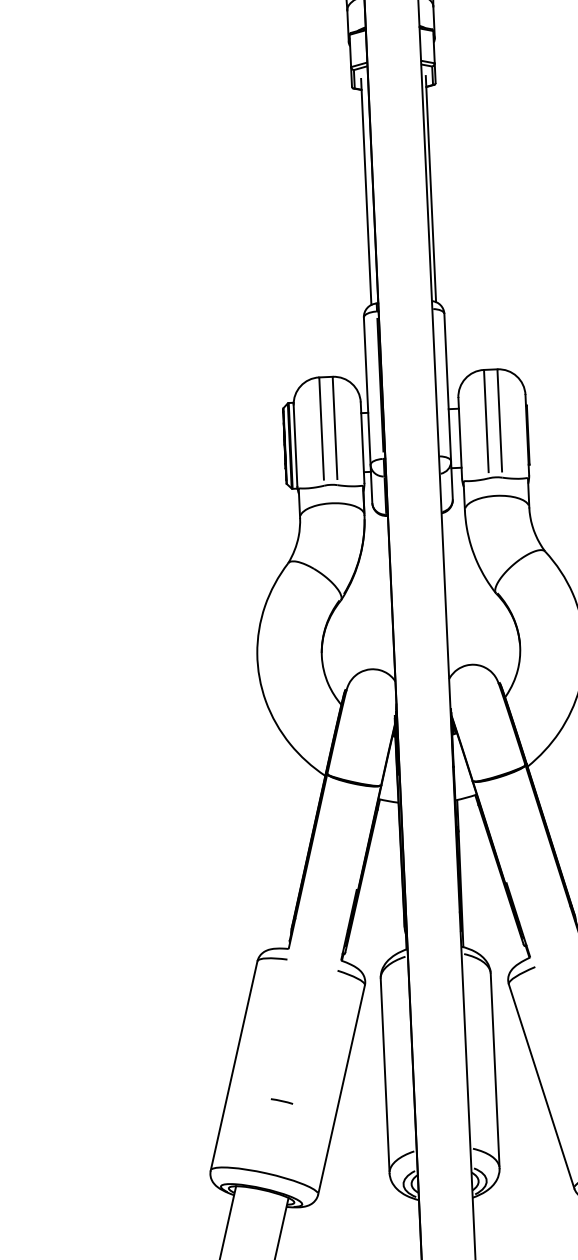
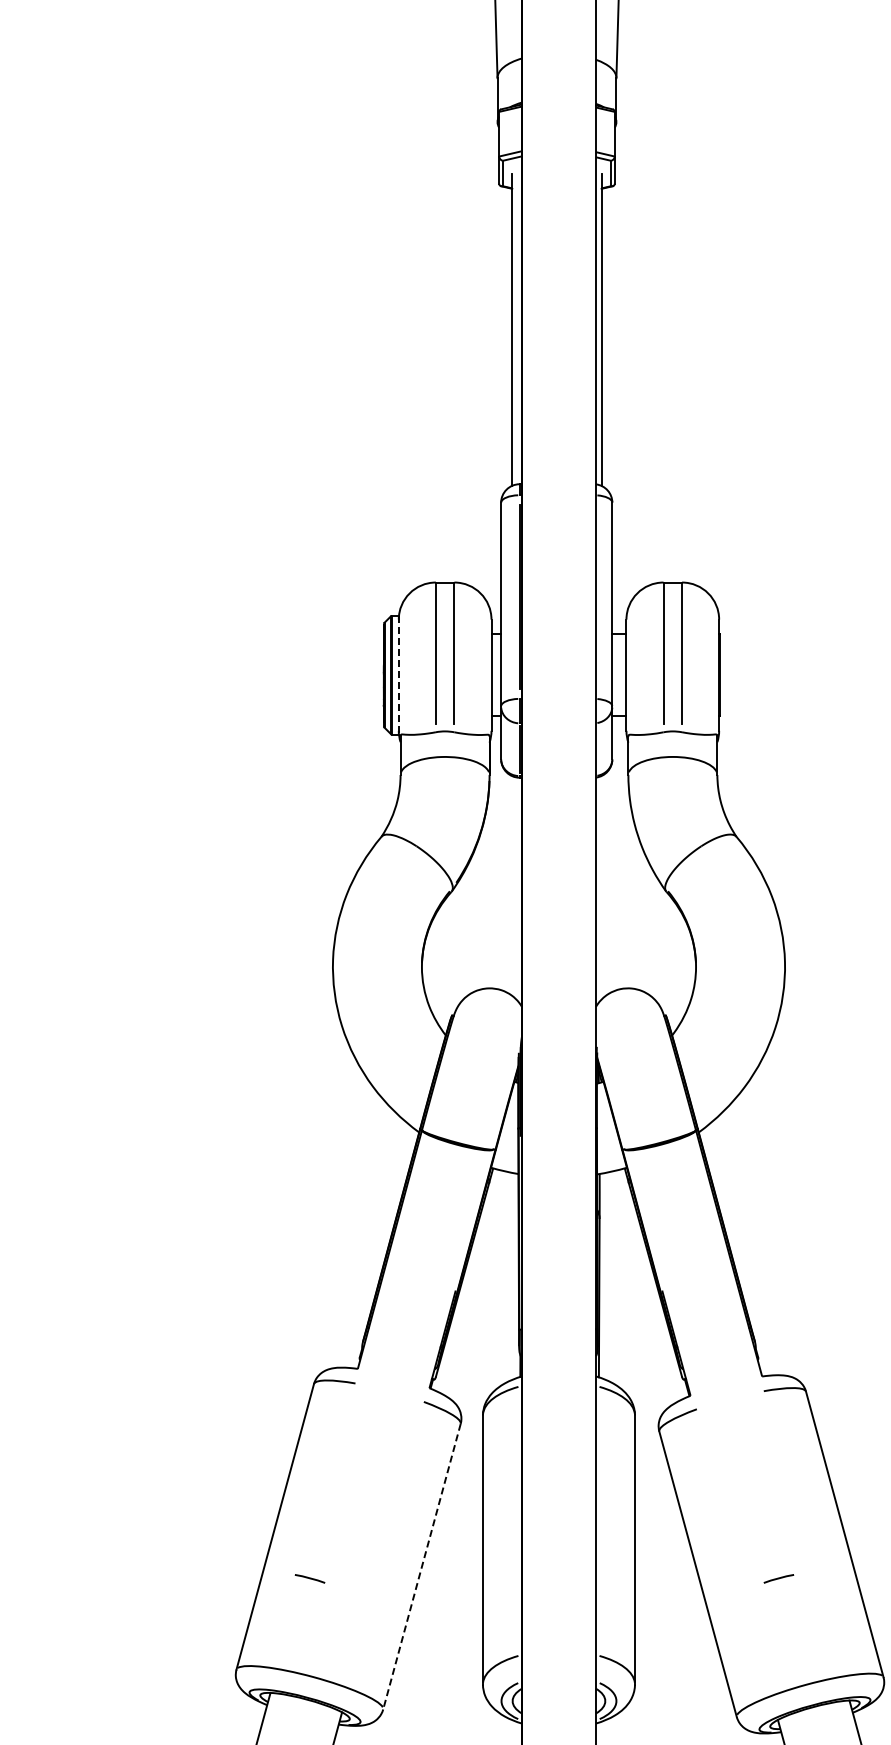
line: (295, 445) -> (398, 675), solid -> dashed
line: (341, 1089) -> (421, 1566), solid -> dashed
line: (281, 1101) -> (309, 1578), moved

